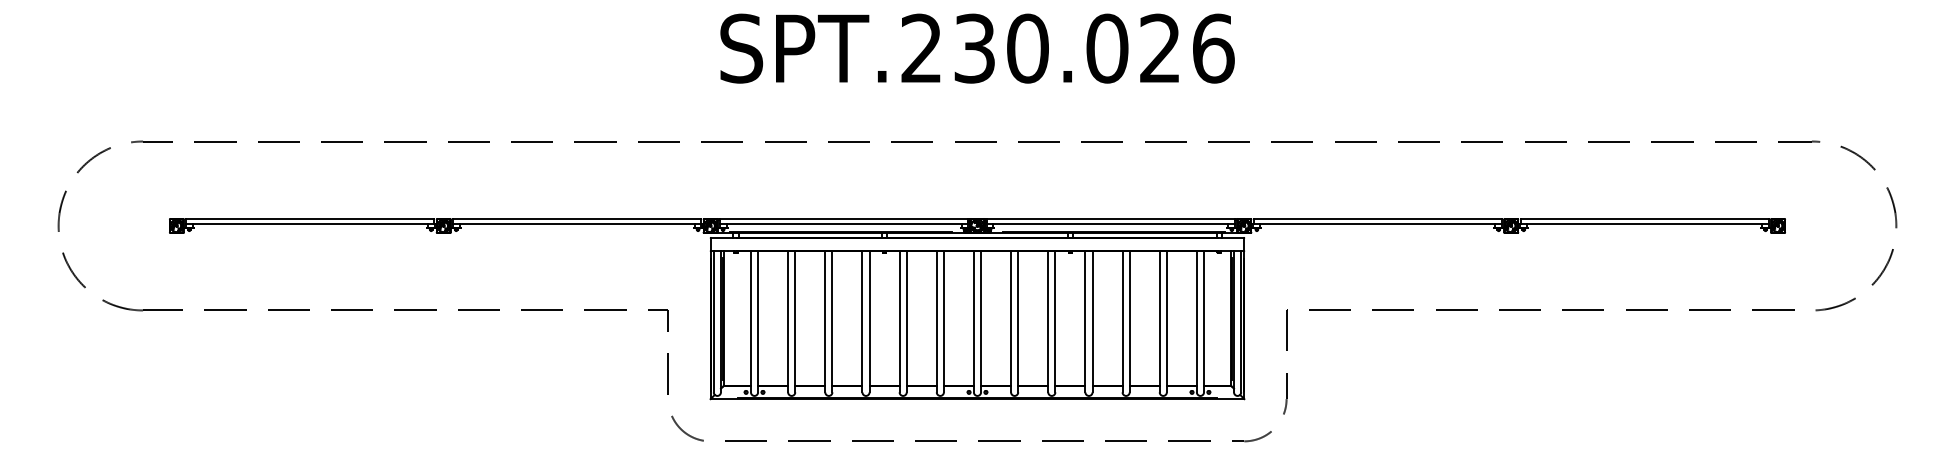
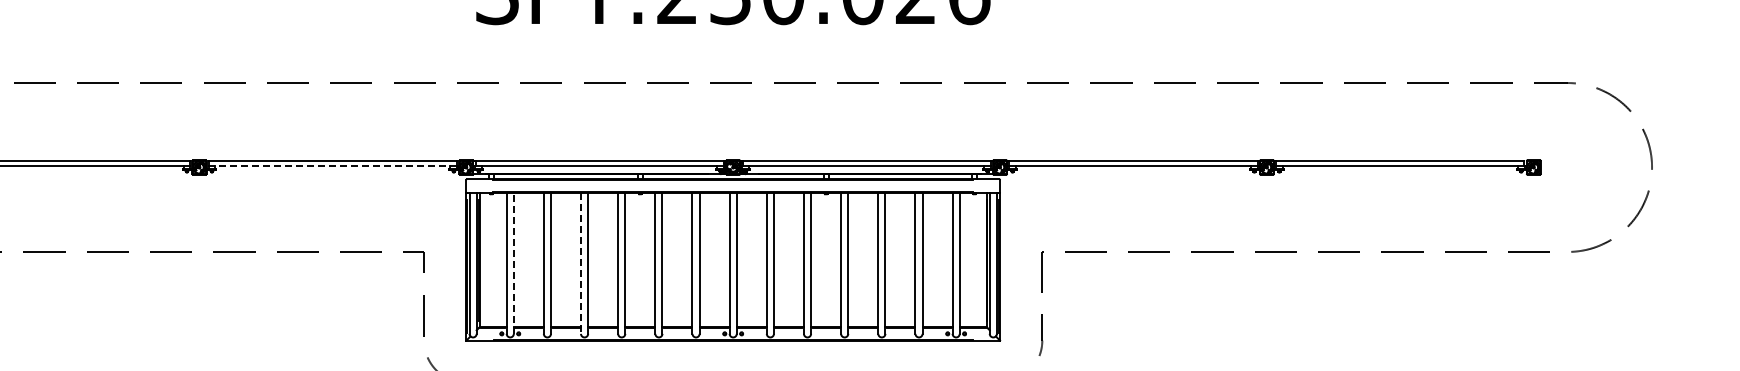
line: (576, 224) -> (332, 166), solid -> dashed
line: (758, 321) -> (514, 263), solid -> dashed
line: (825, 321) -> (581, 263), solid -> dashed

